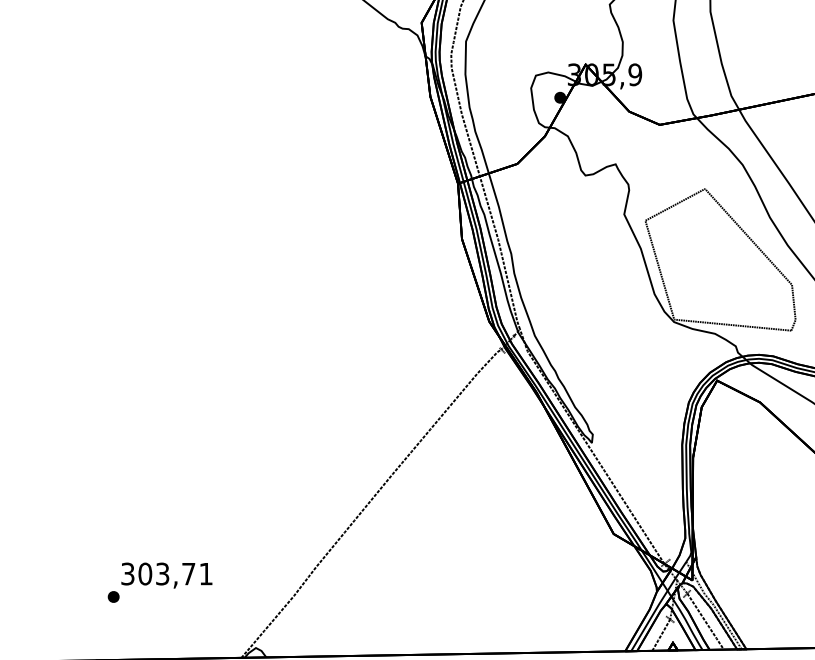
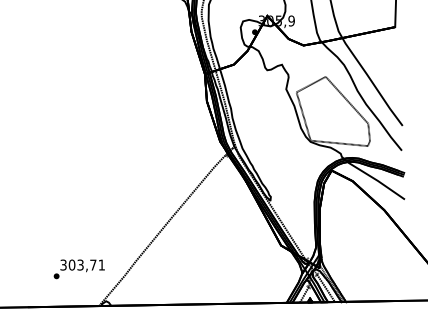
text: (158, 583) -> (78, 269), moved

